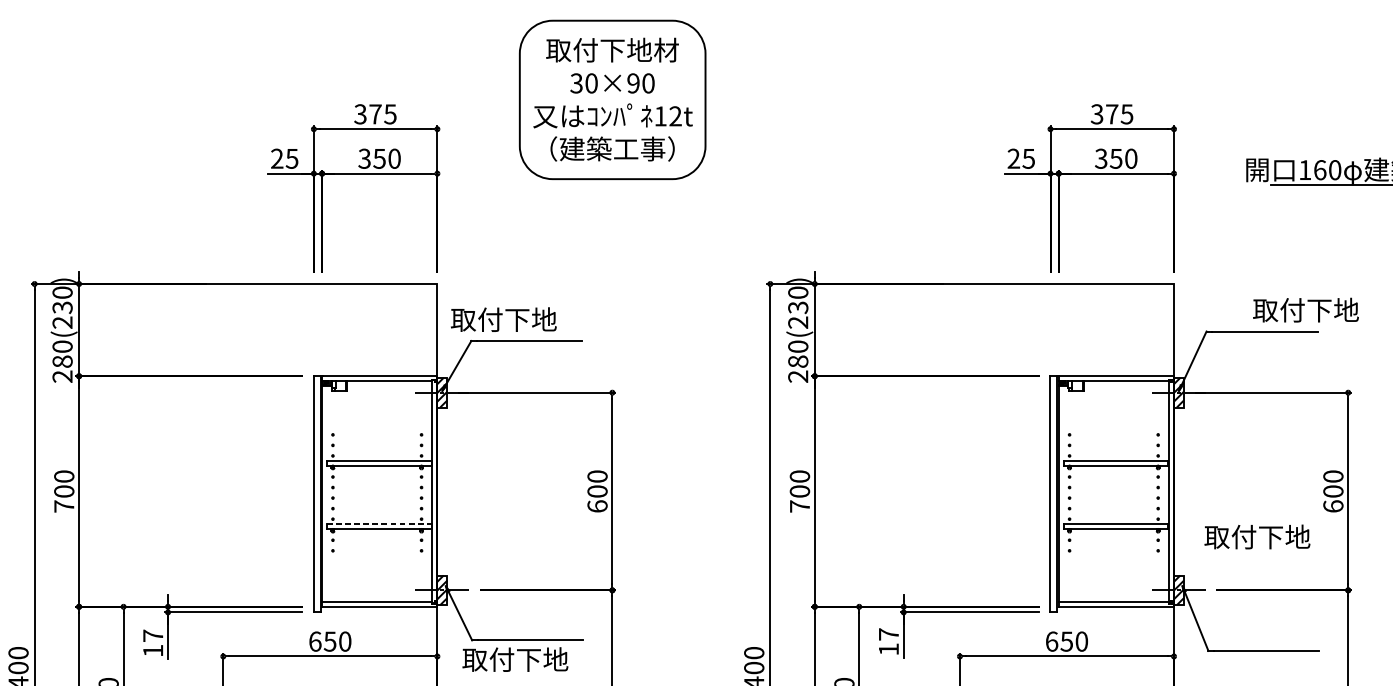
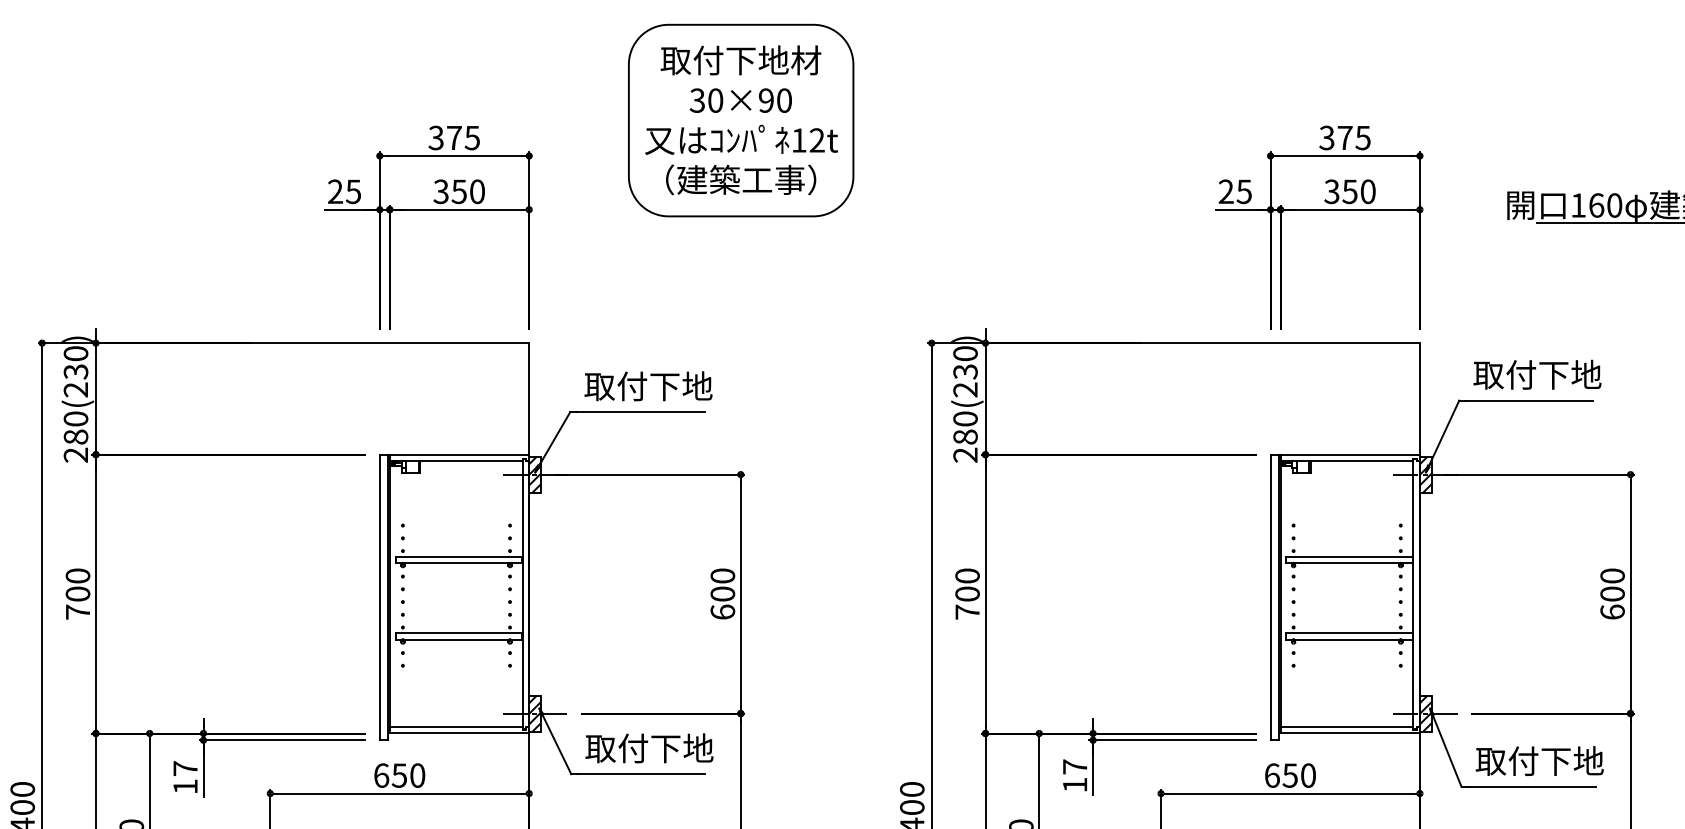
text: (1305, 309) -> (1537, 374), moved
text: (503, 319) -> (648, 386), moved
line: (379, 524) -> (459, 633), dashed -> solid
text: (1257, 536) -> (1539, 760), moved
text: (515, 659) -> (649, 748), moved

